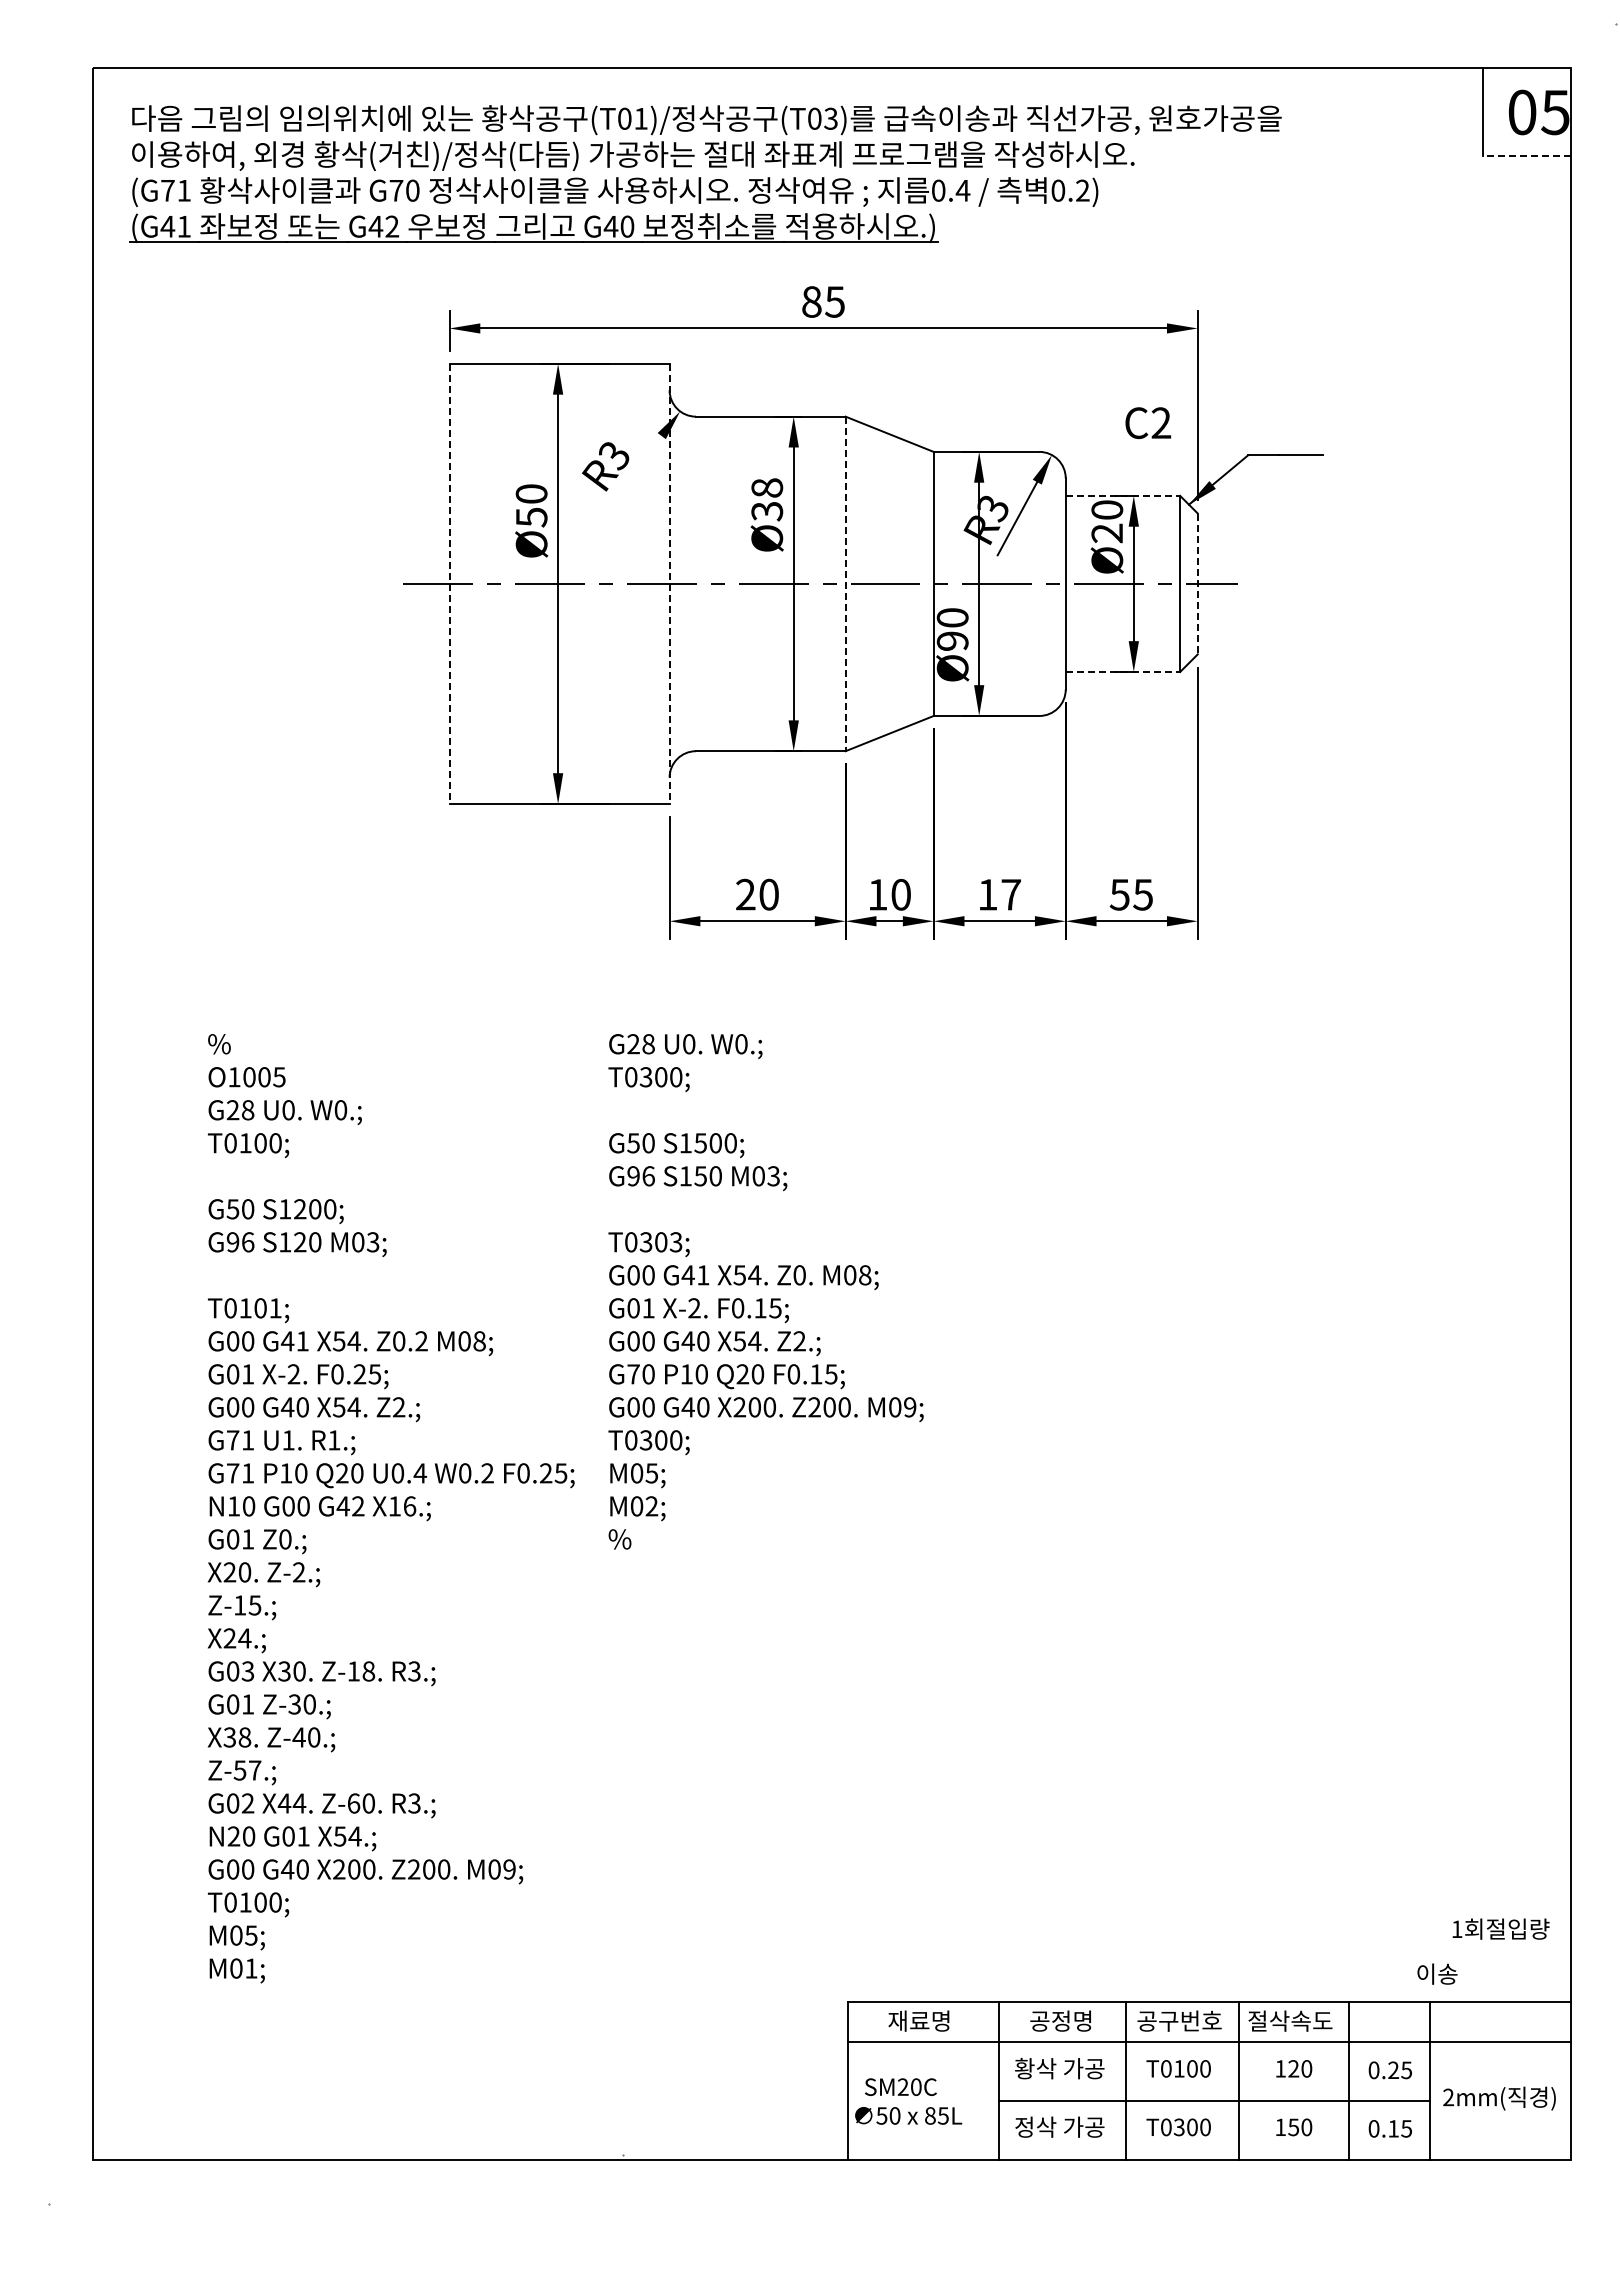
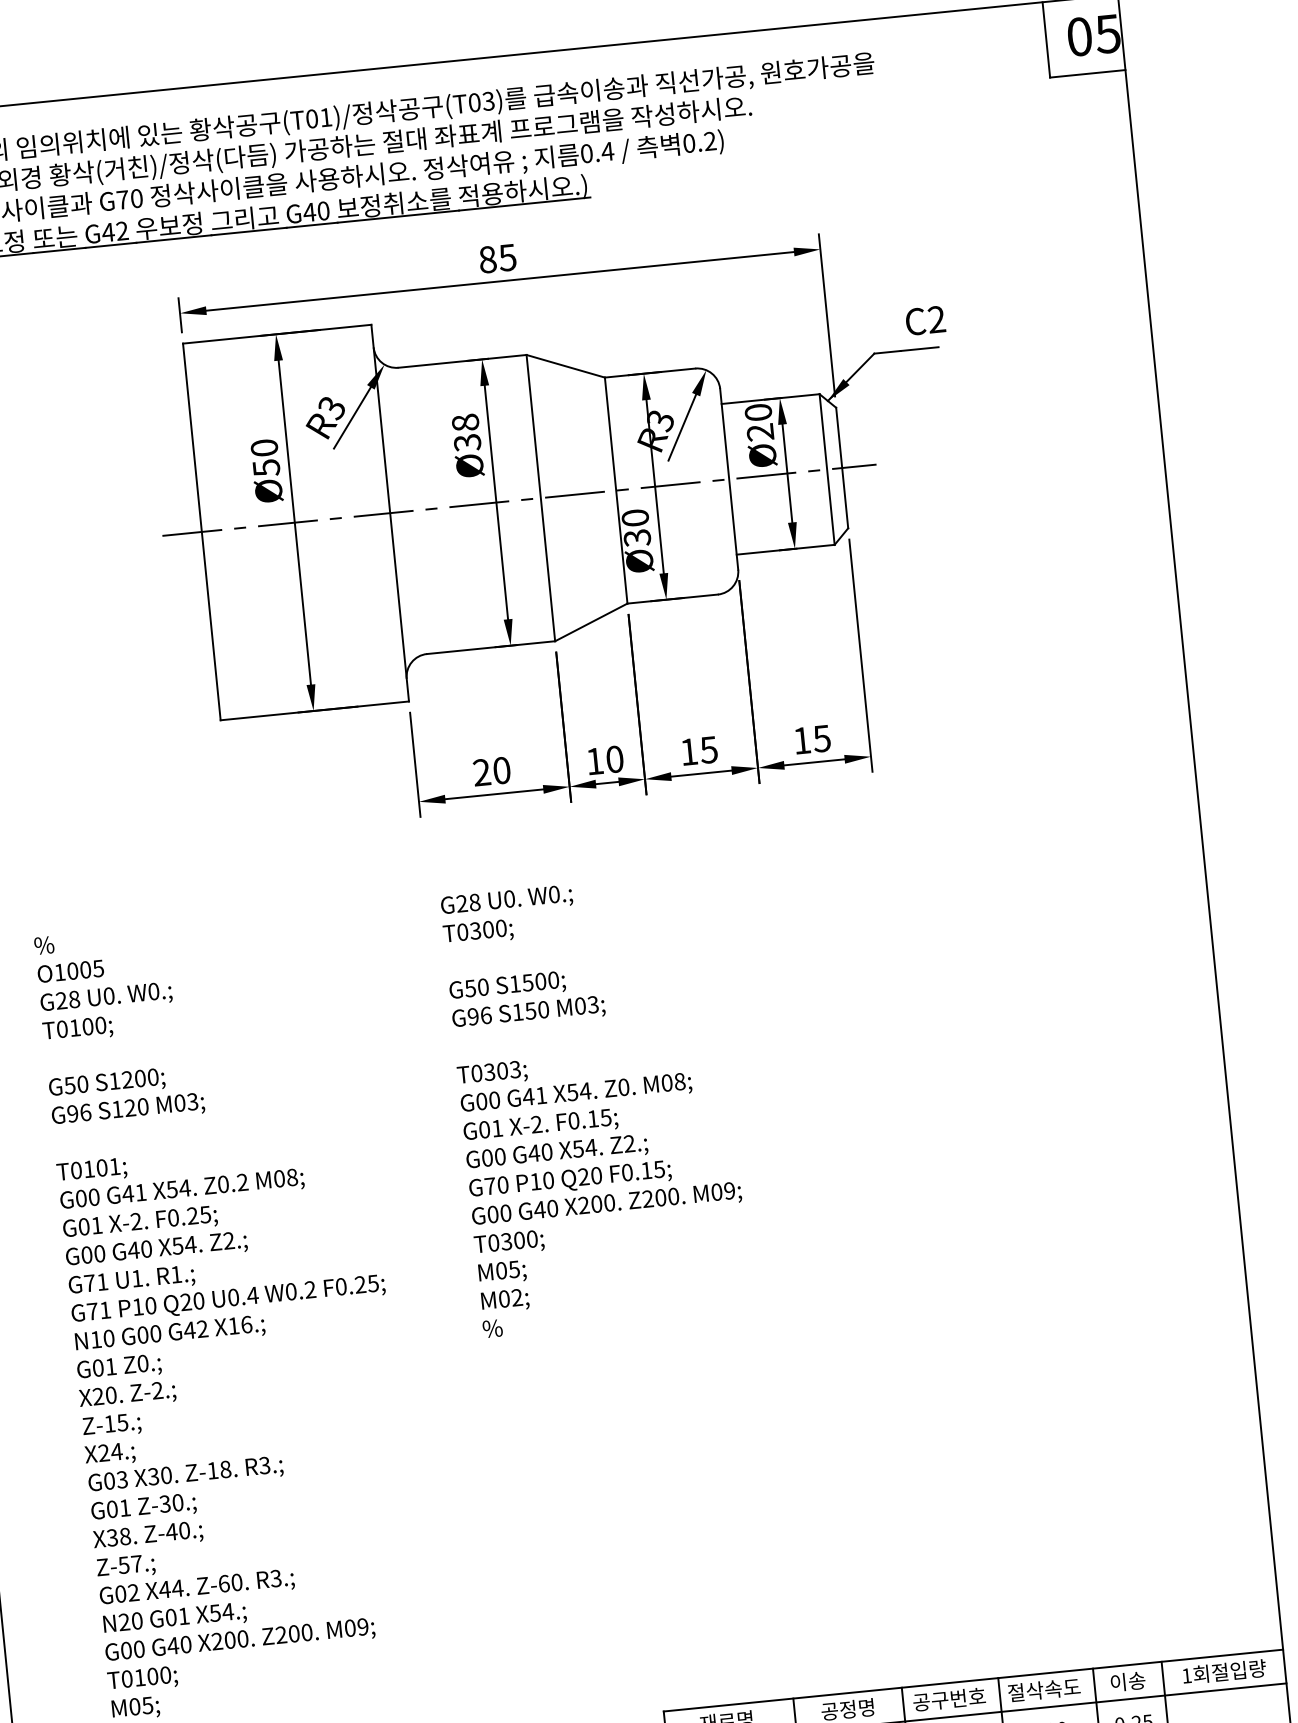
line: (1526, 156) -> (1086, 74), dashed -> solid
text: (1148, 423) -> (925, 321), moved
line: (636, 469) -> (352, 418), added
line: (1123, 495) -> (771, 398), dashed -> solid
line: (449, 584) -> (201, 532), dashed -> solid
line: (669, 584) -> (390, 513), dashed -> solid
line: (845, 584) -> (540, 498), dashed -> solid
line: (1197, 584) -> (841, 468), dashed -> solid
text: (952, 641) -> (637, 538), Ø90 -> Ø30
line: (1123, 671) -> (786, 549), dashed -> solid
text: (1010, 894) -> (708, 749), 17 -> 15
text: (1119, 894) -> (801, 740), 55 -> 15
text: (765, 1291) -> (596, 1104), moved
text: (1500, 1928) -> (1223, 1671), moved
text: (1437, 1973) -> (1128, 1681), moved

